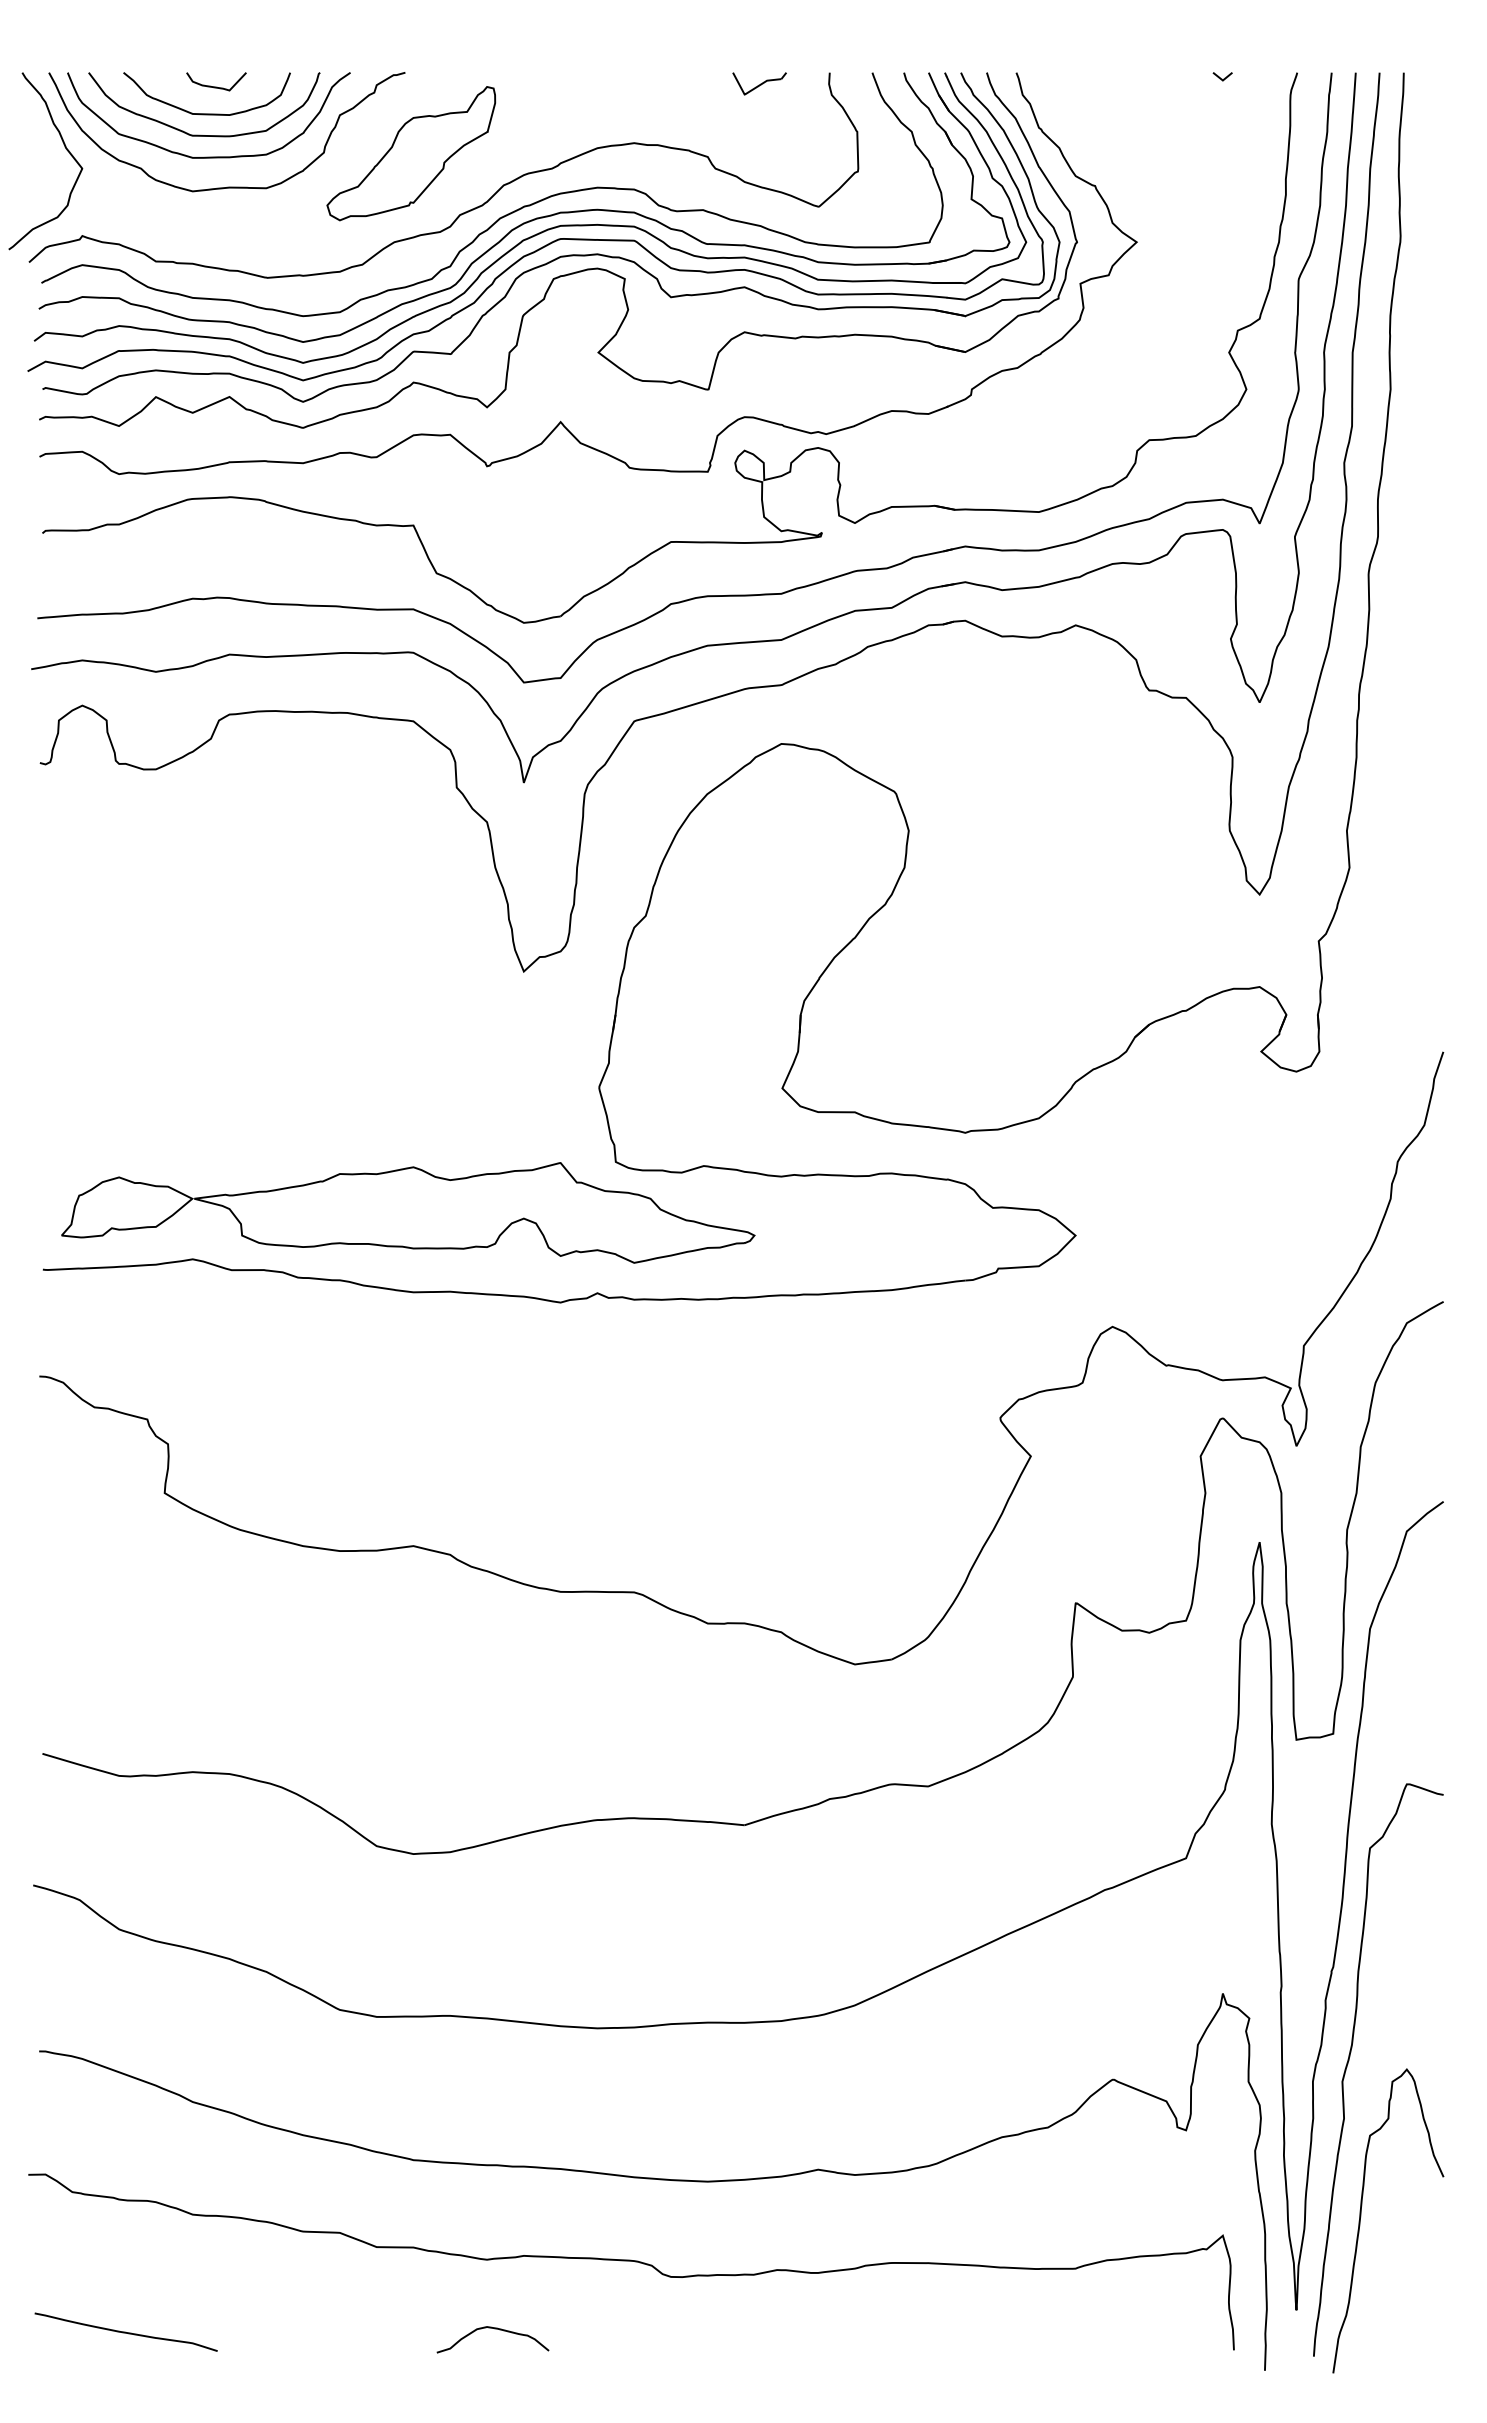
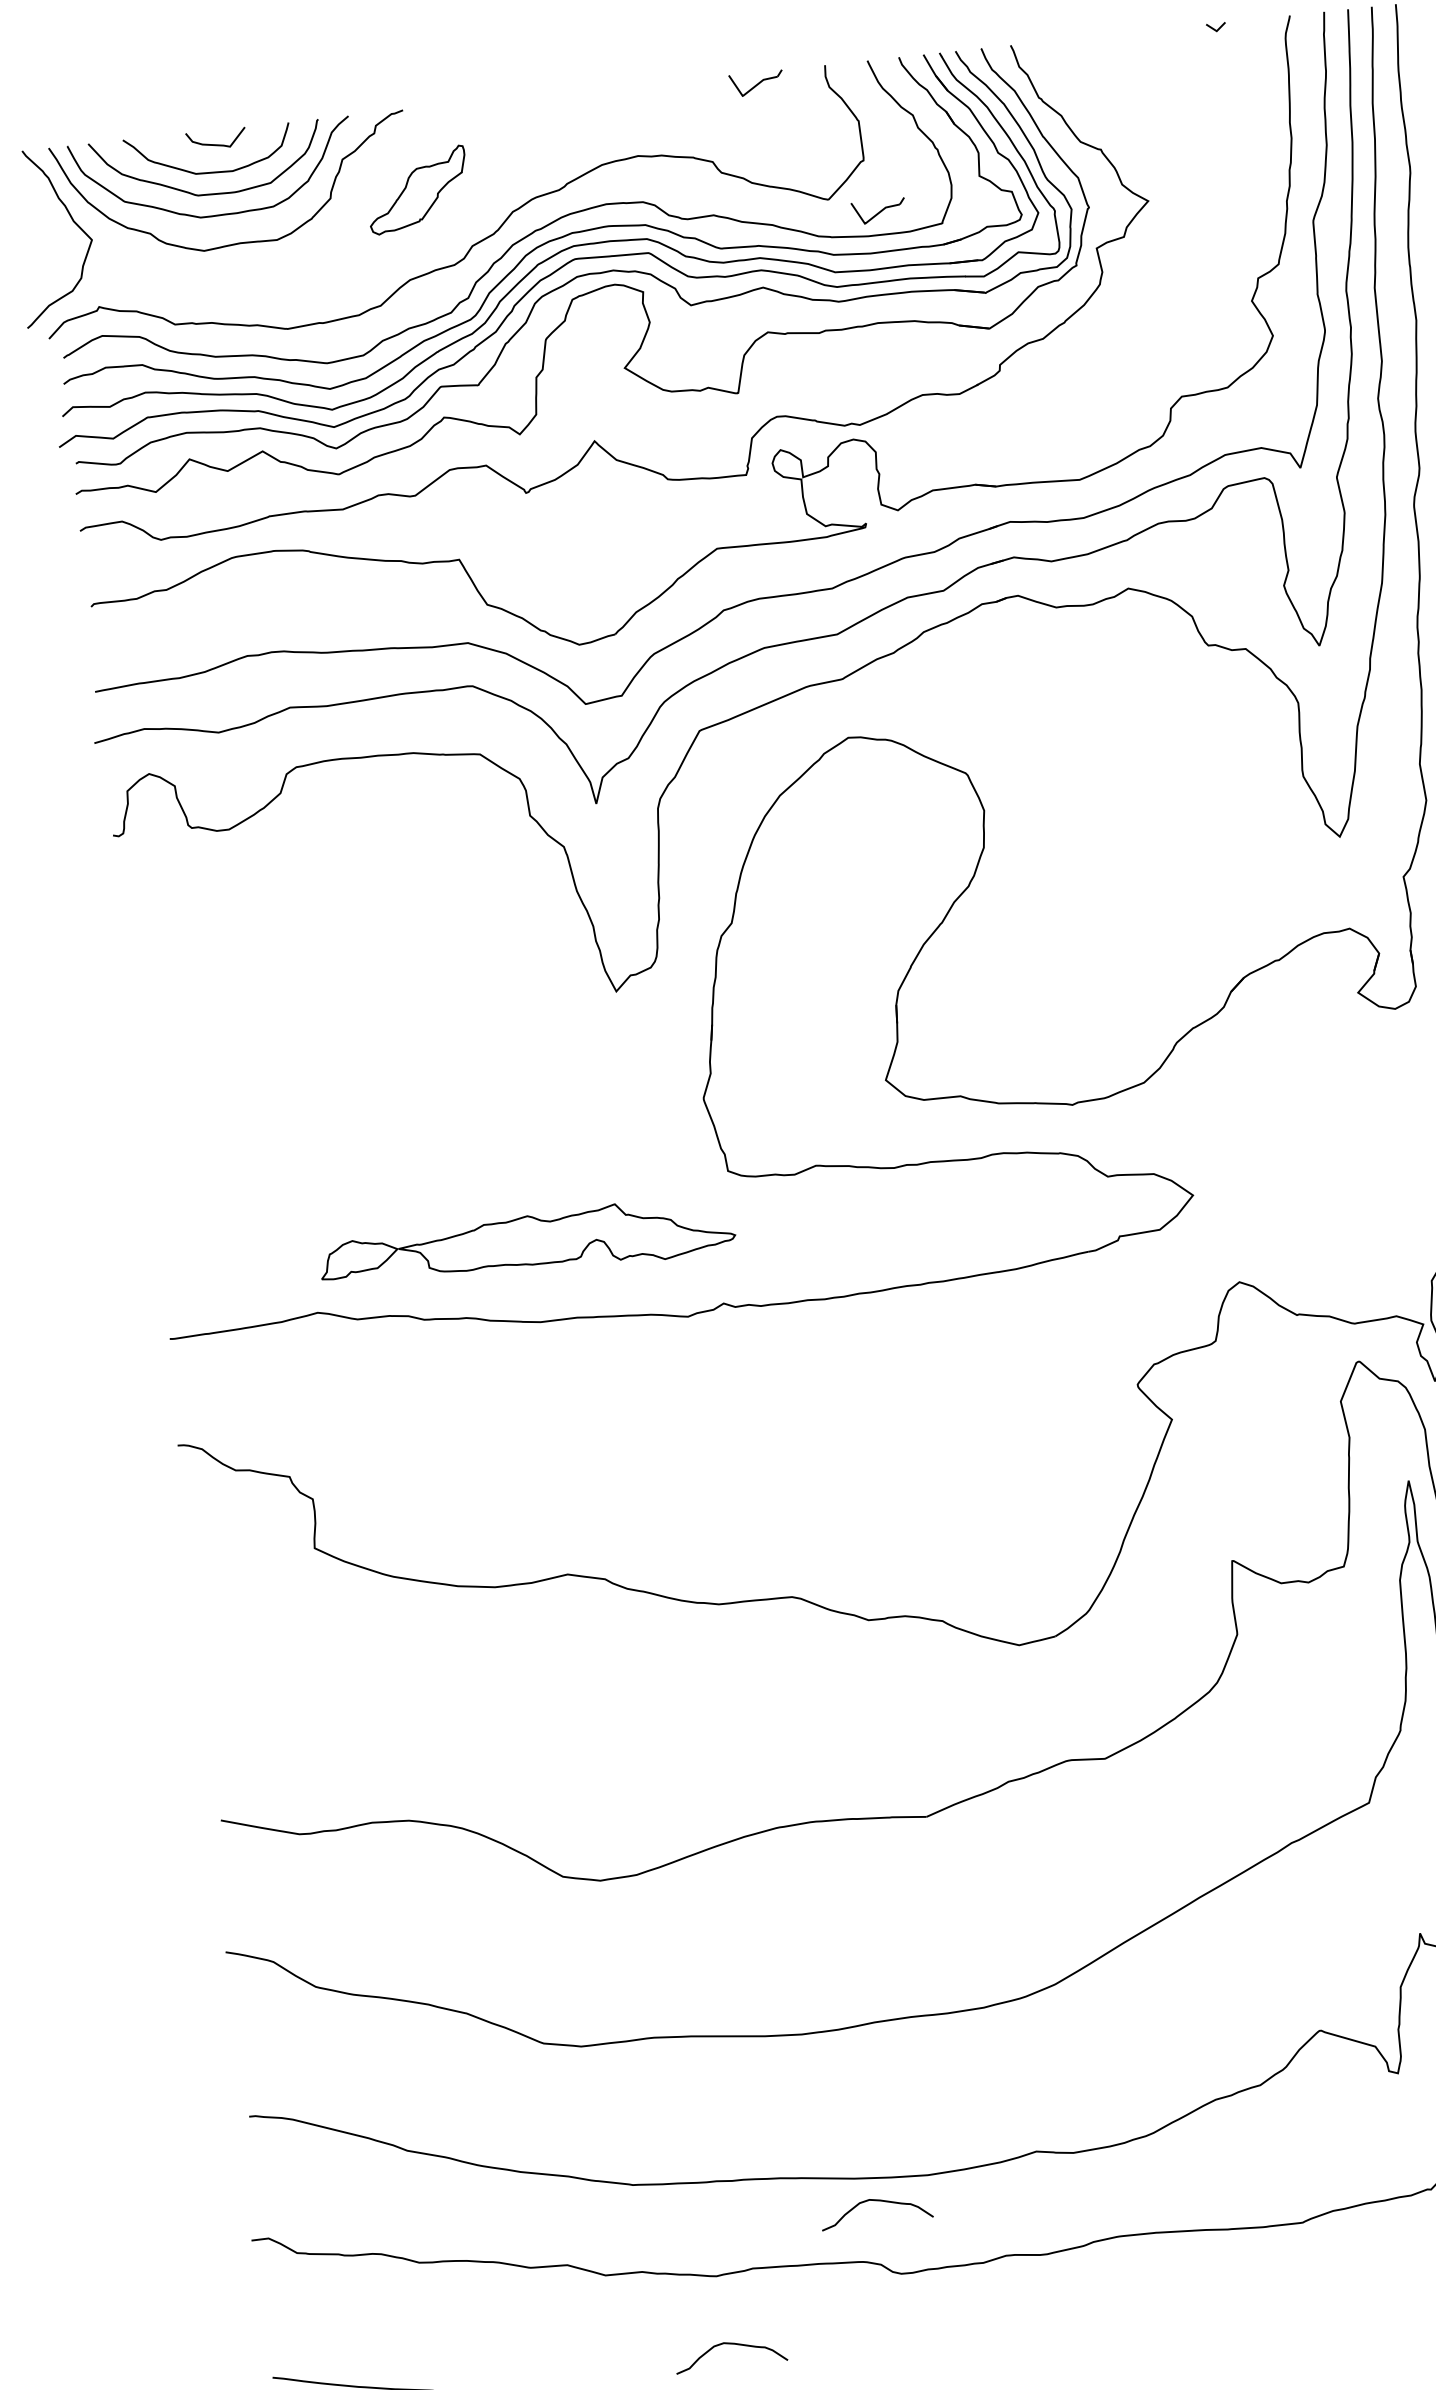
part: (411, 153) -> (417, 189), size x0.6
part: (867, 223) -> (878, 211), added
part: (408, 1212) -> (527, 1243), size x0.6
curve: (654, 2202) -> (877, 2201), added

